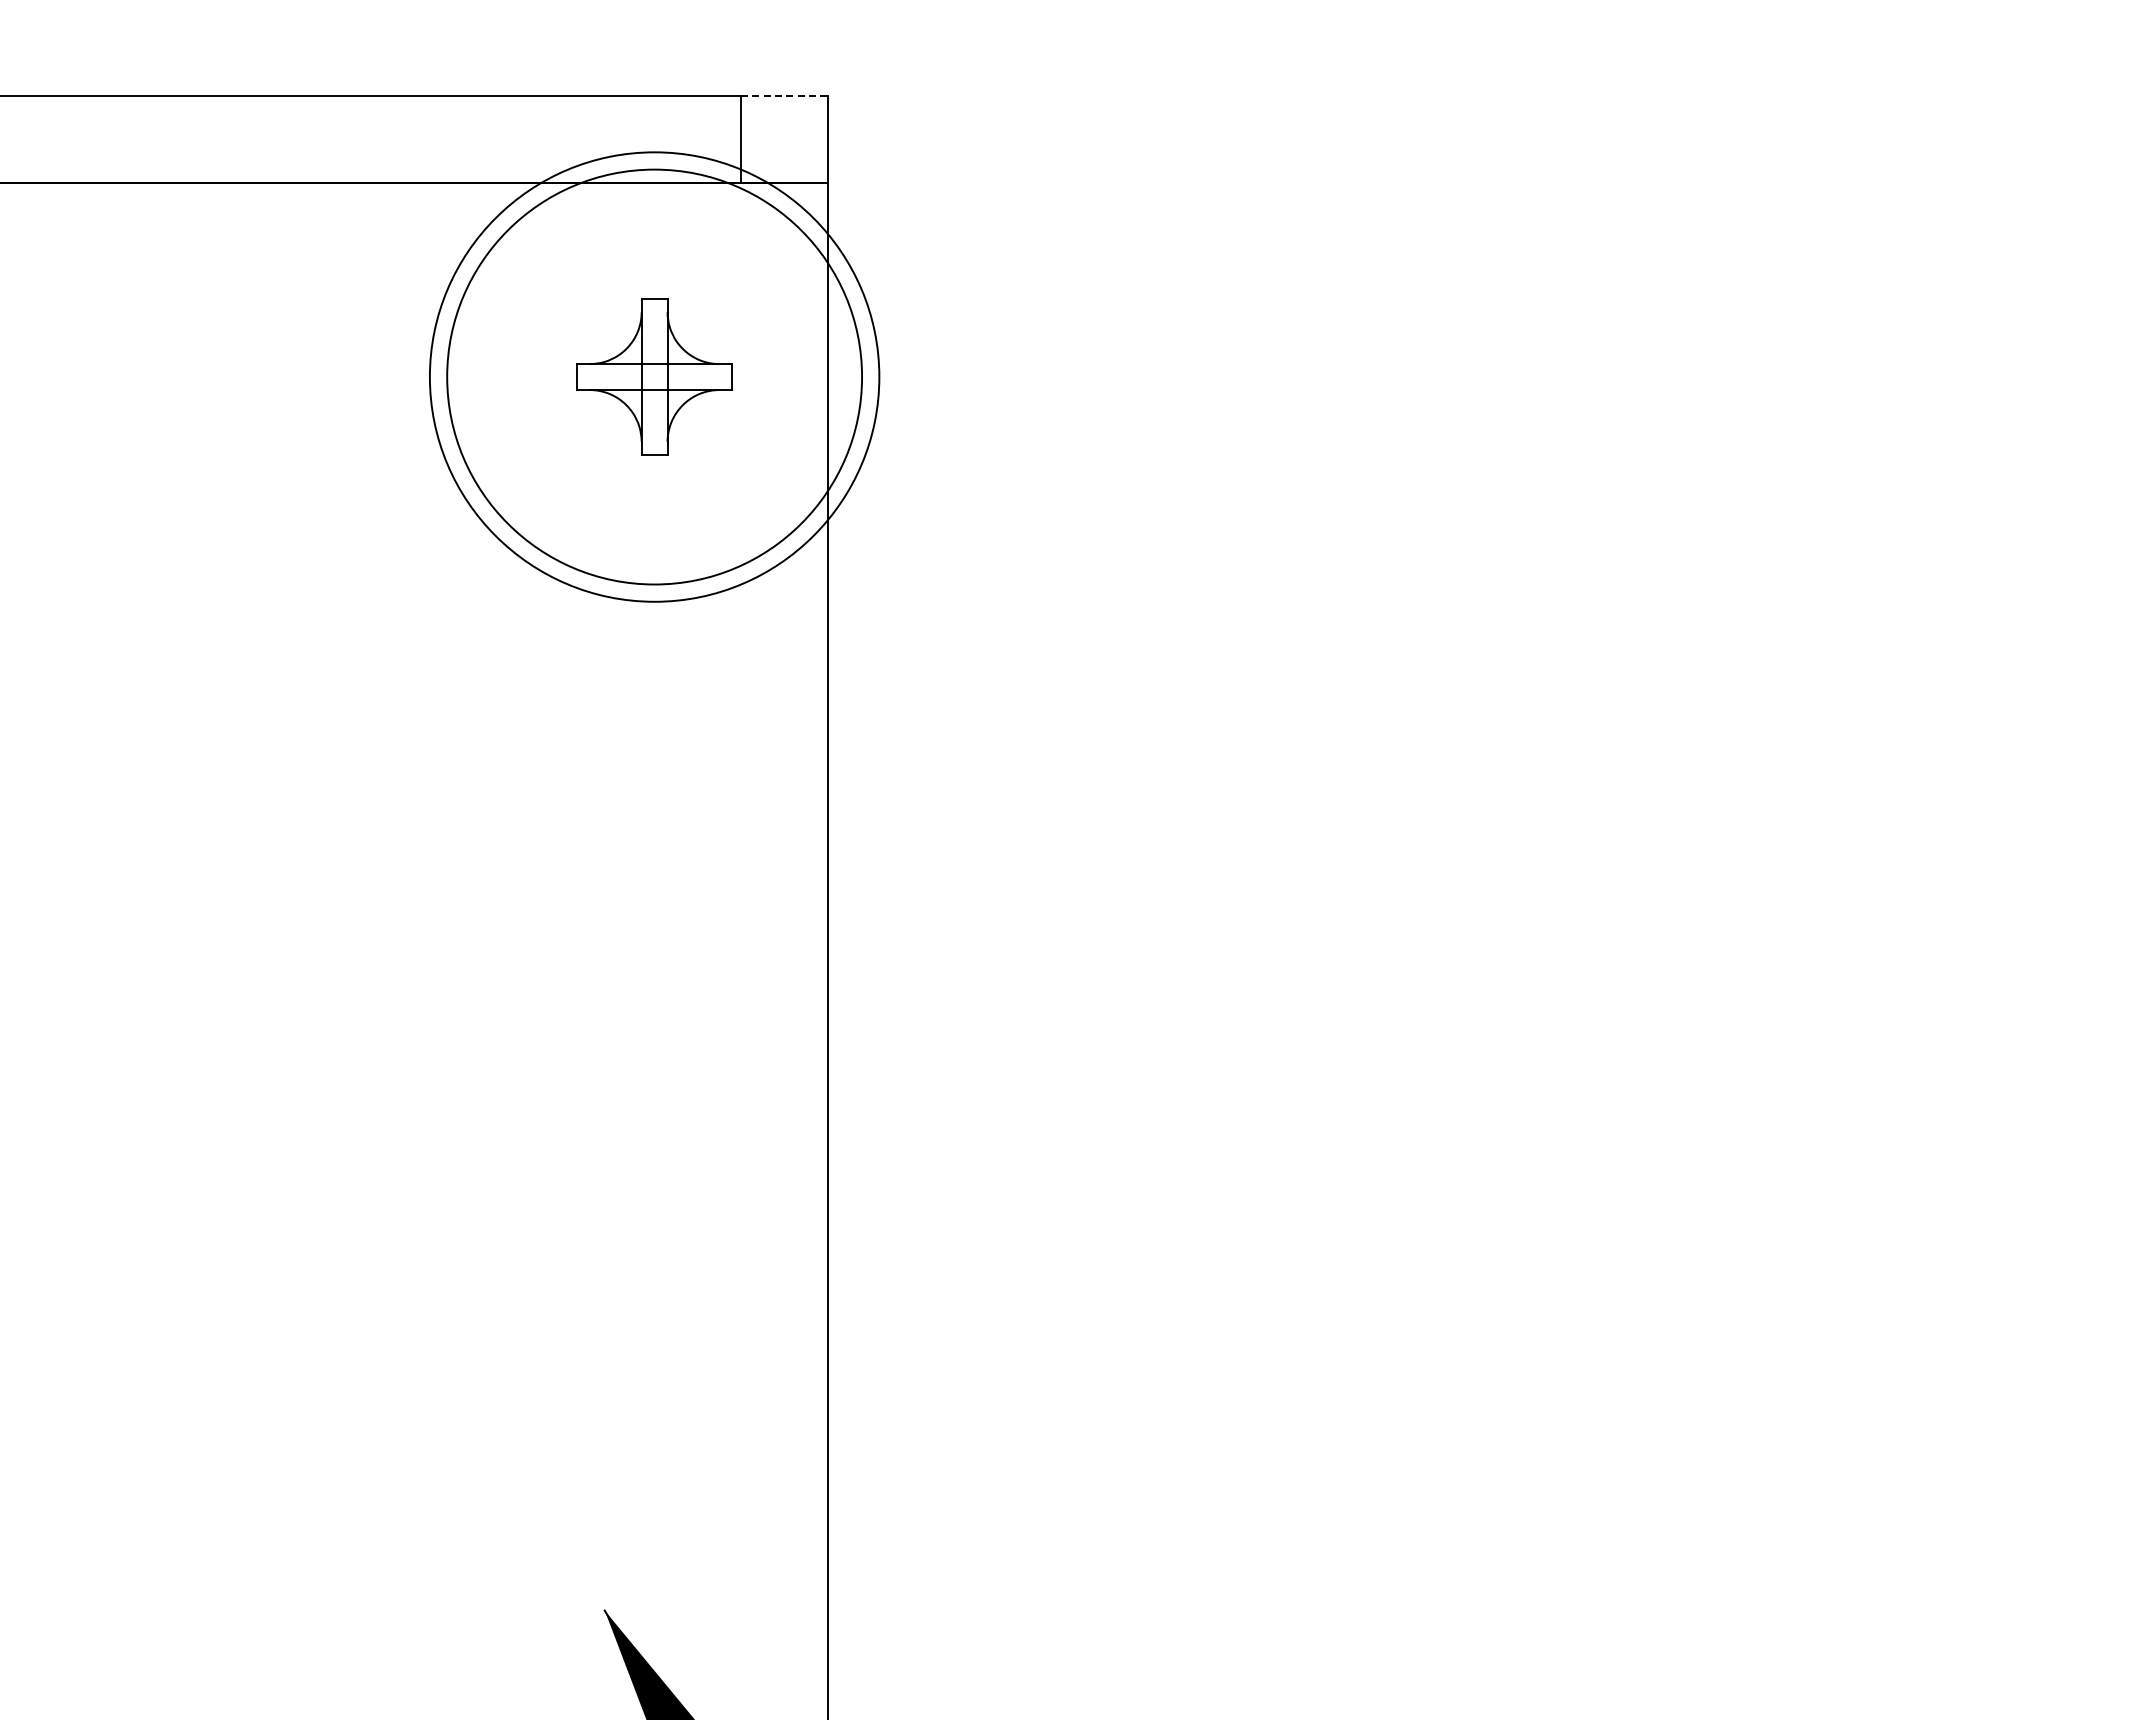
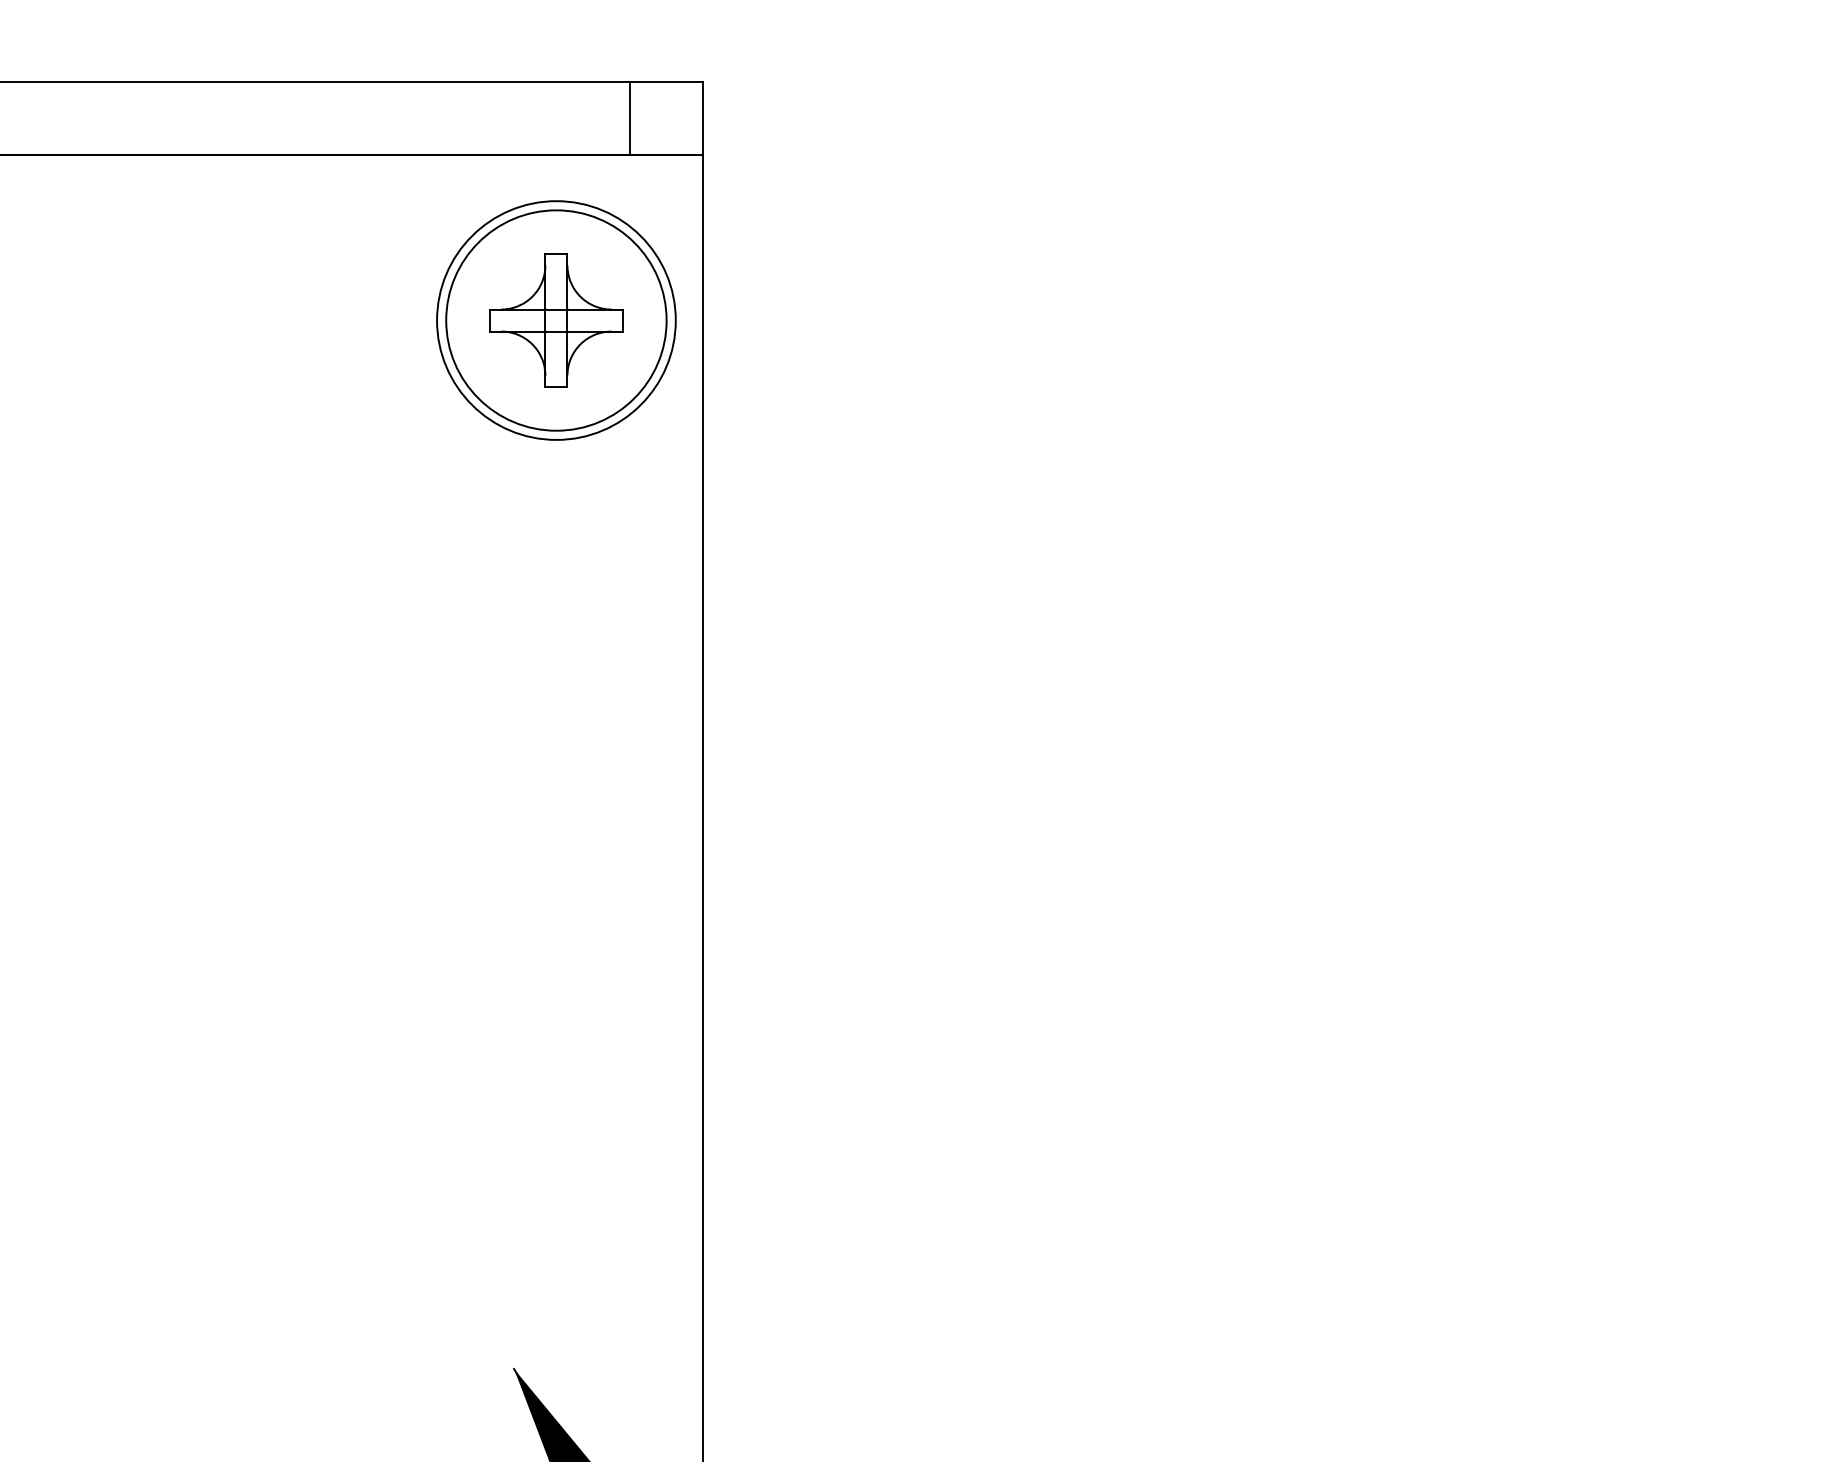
line: (784, 96) -> (666, 82), dashed -> solid
circle: (654, 376) -> (556, 320), size x0.62
circle: (654, 376) -> (556, 320), size x0.62

